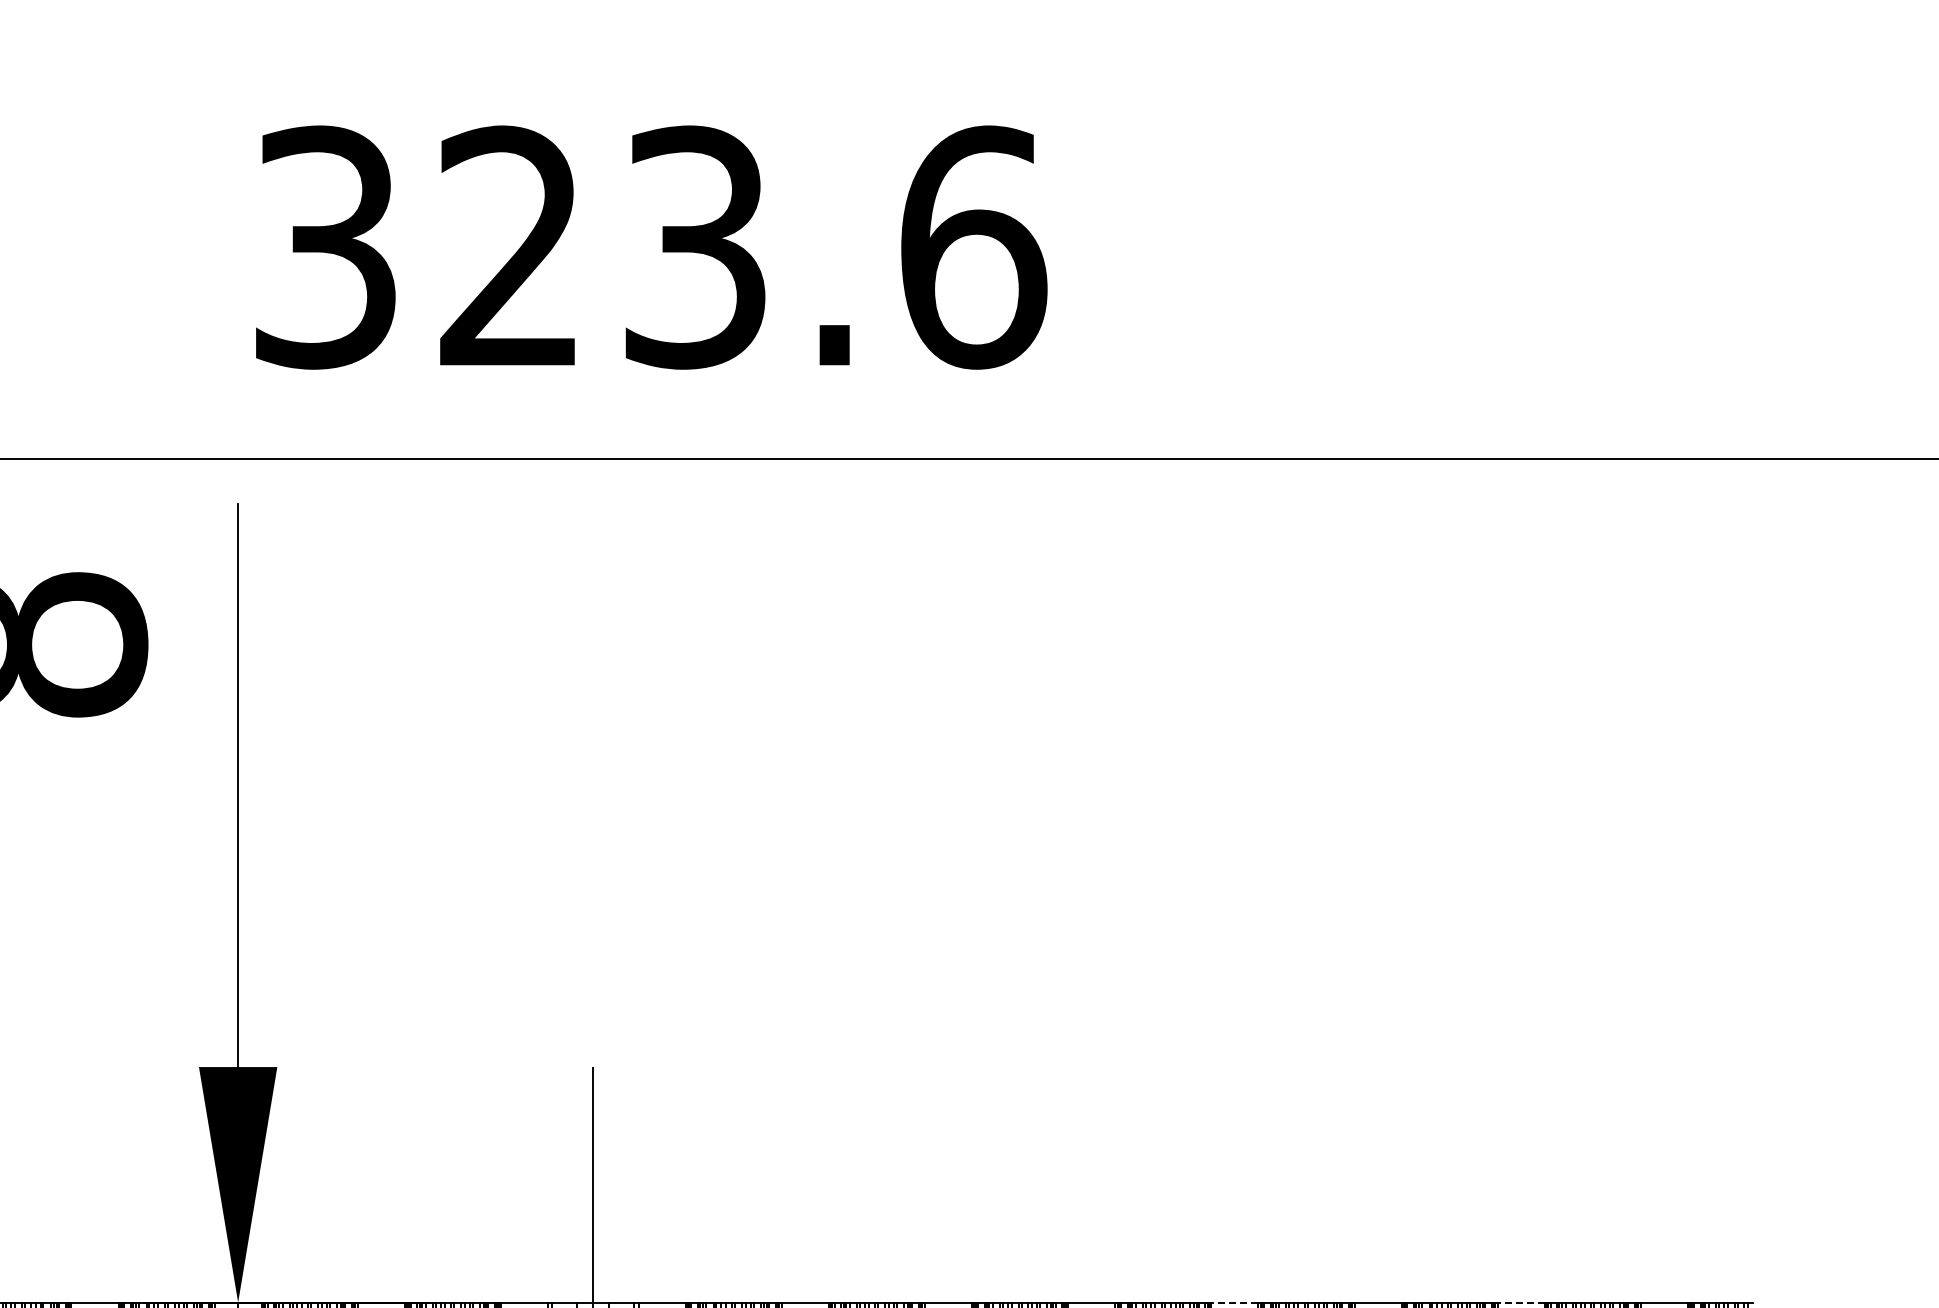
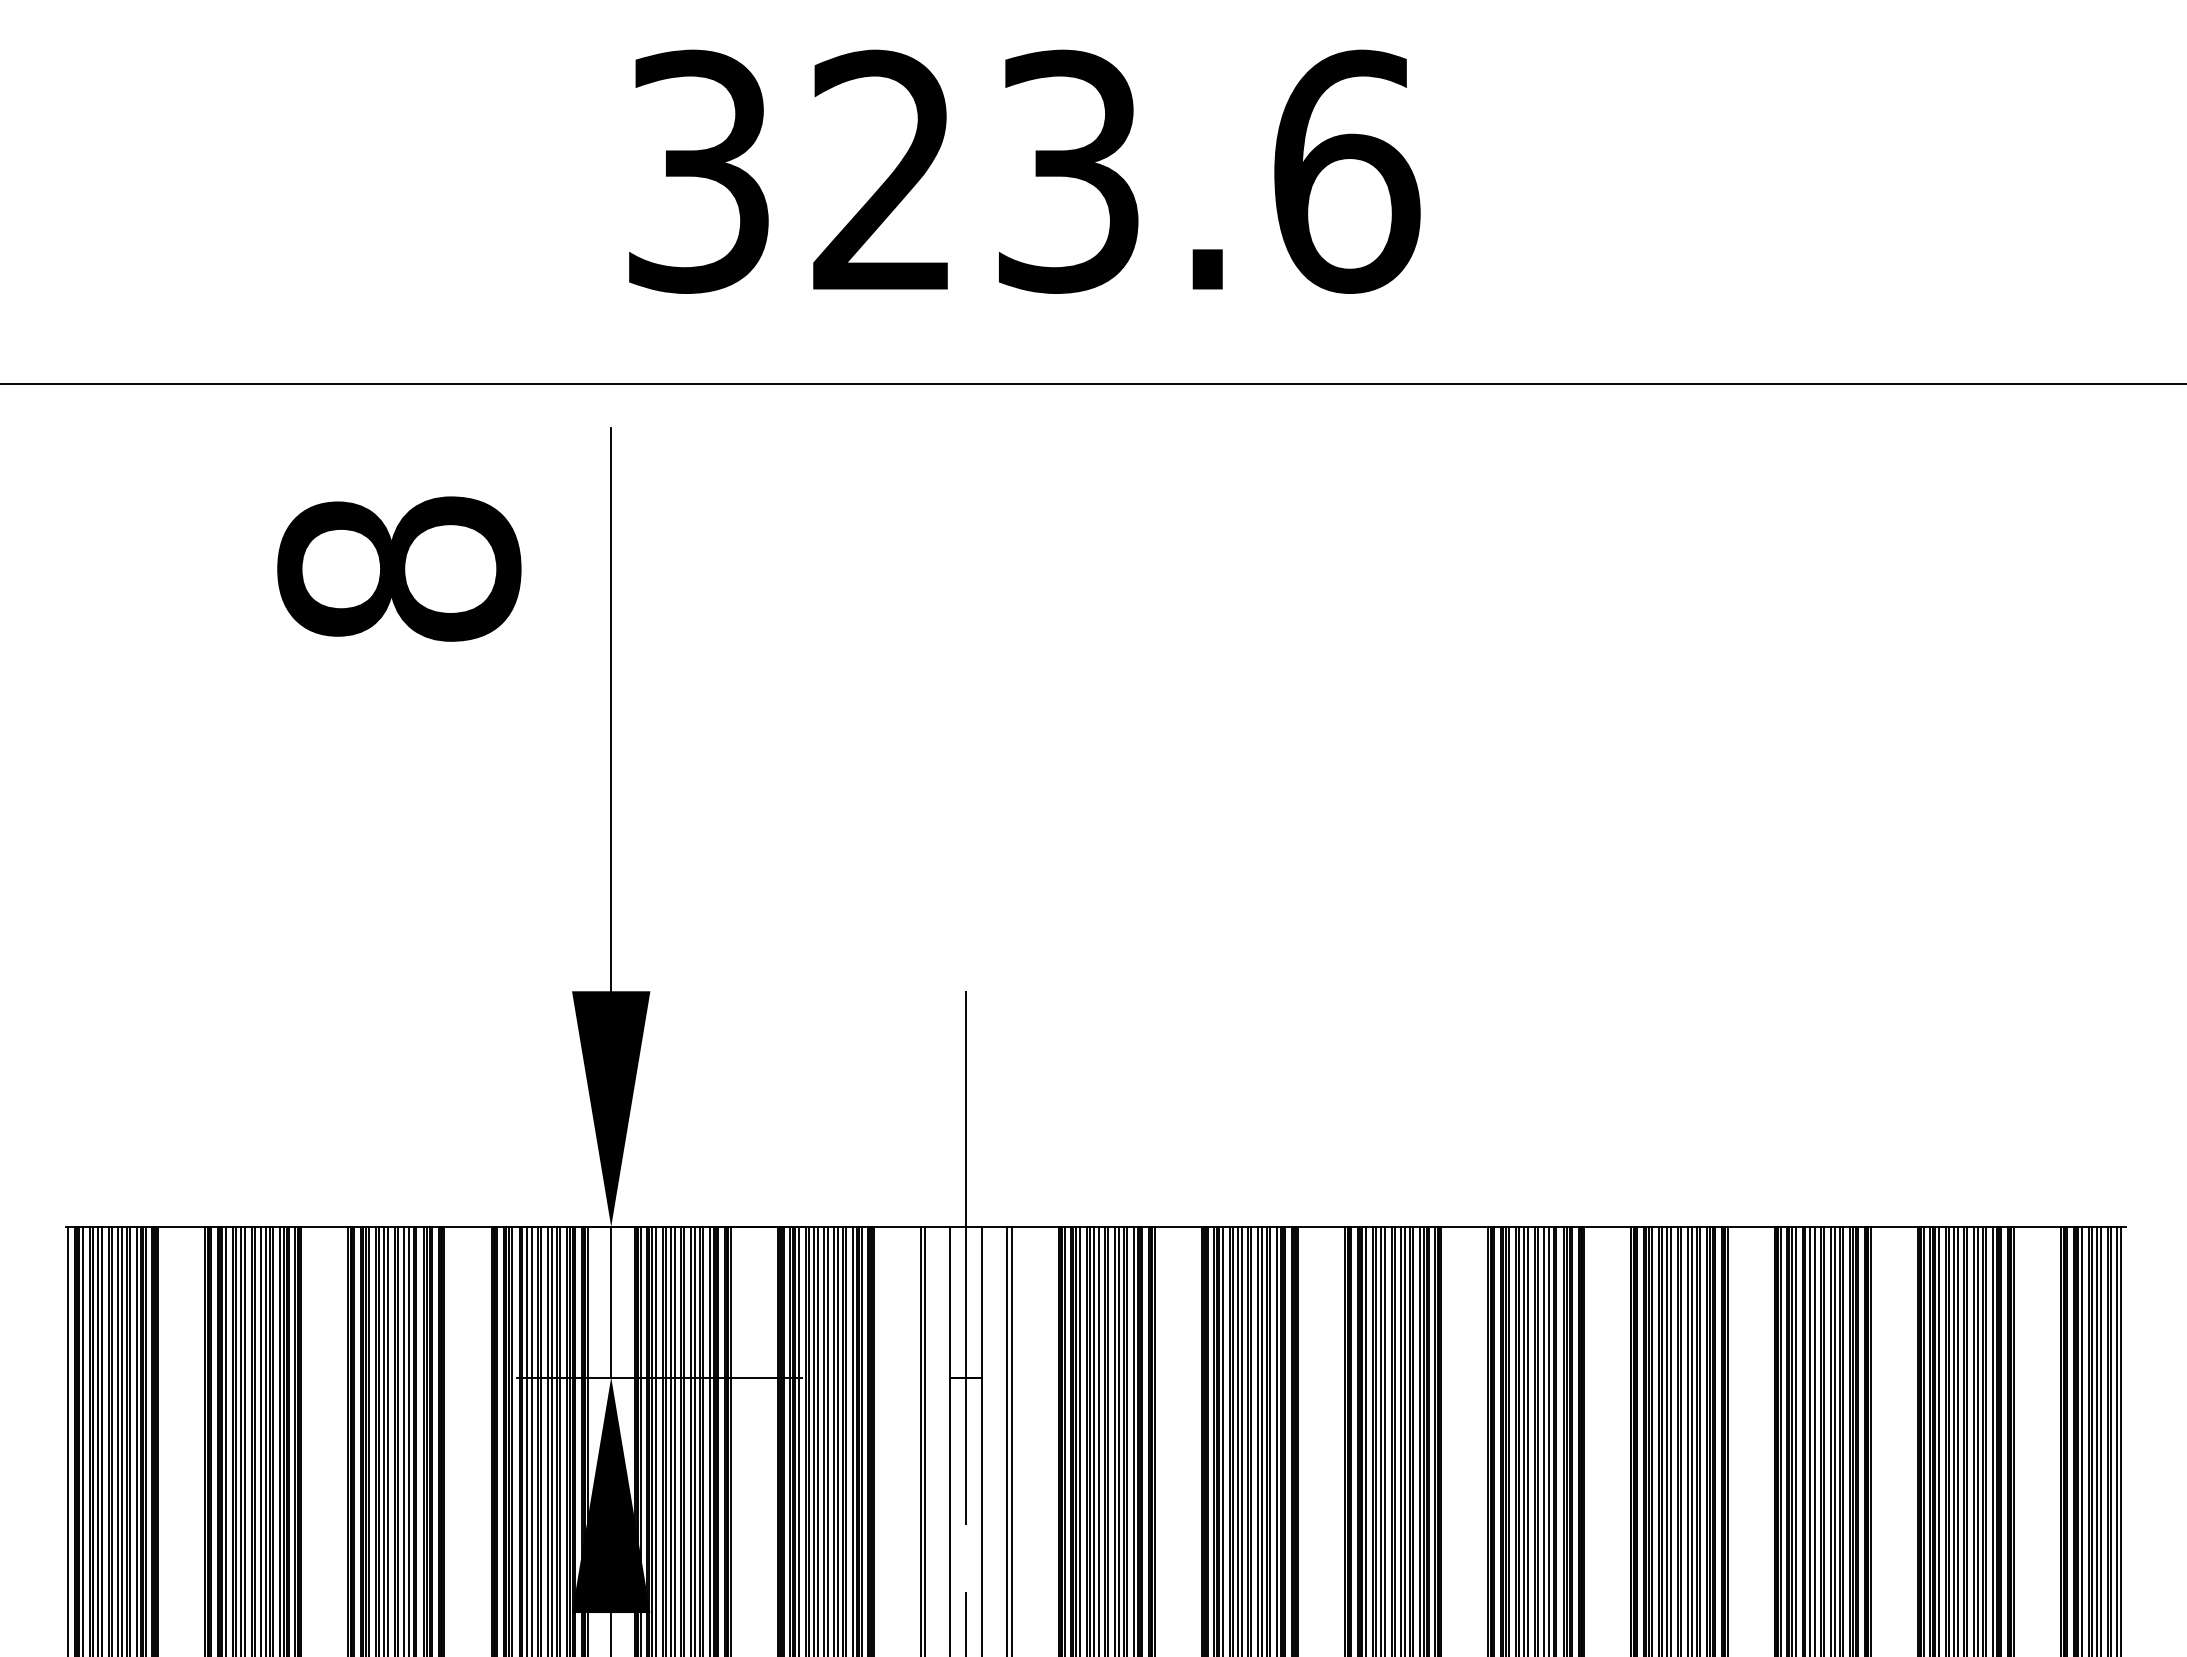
line: (1234, 1302) -> (1607, 1226), dashed -> solid
line: (1521, 1302) -> (1894, 1226), dashed -> solid

